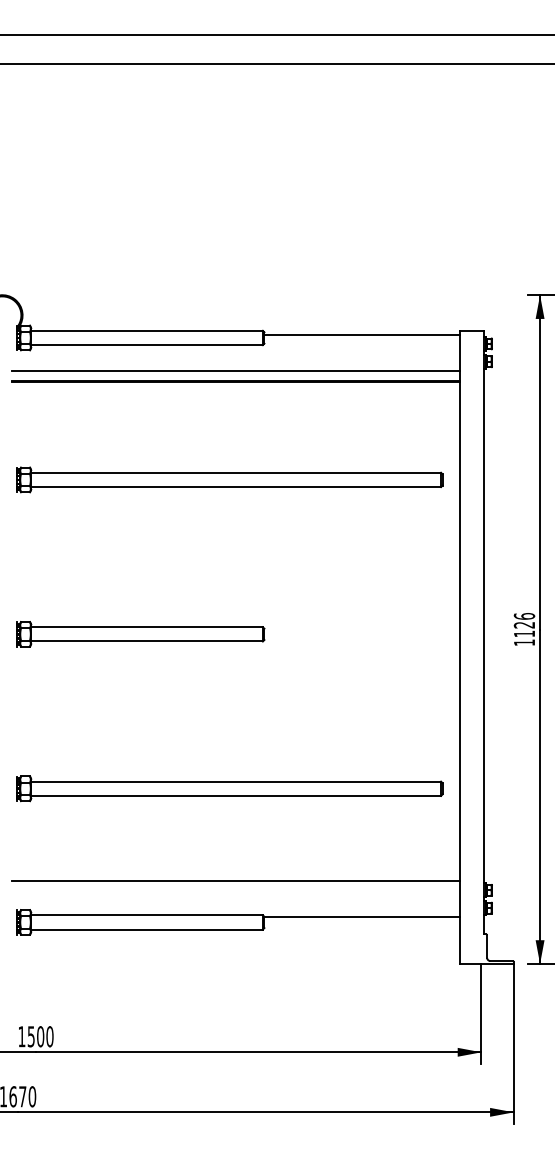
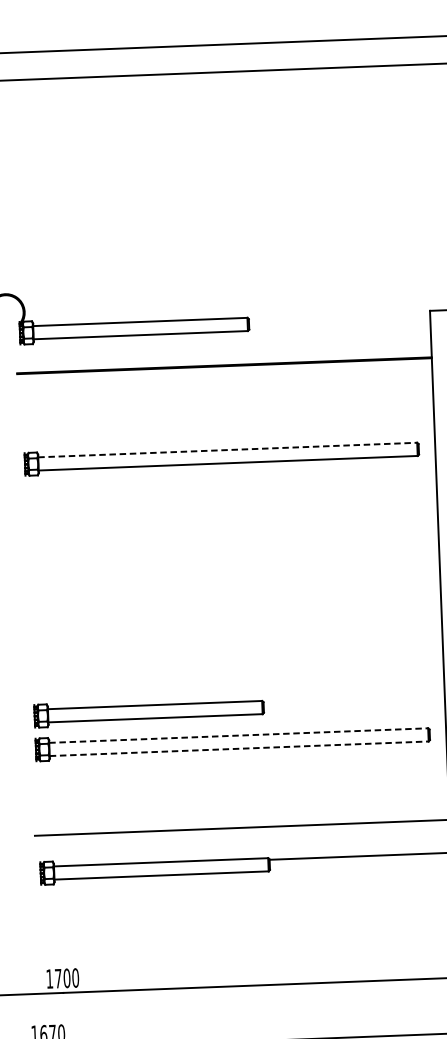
line: (362, 335) -> (339, 318), removed
line: (235, 370) -> (223, 355), removed
line: (236, 472) -> (228, 449), solid -> dashed
part: (140, 634) -> (149, 712), moved
line: (236, 781) -> (239, 735), solid -> dashed
line: (236, 795) -> (239, 748), solid -> dashed
text: (30, 1036) -> (57, 978), 1500 -> 1700

